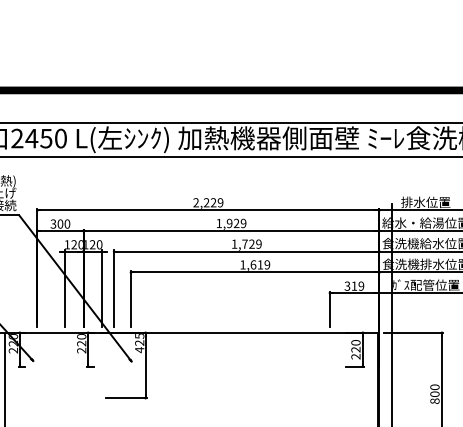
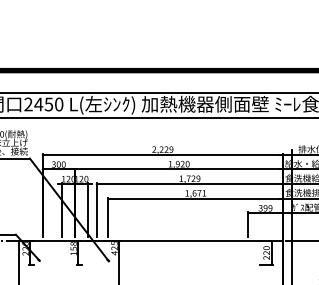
text: (243, 223) -> (187, 164), 1,929 -> 1,920
text: (263, 264) -> (201, 193), 1,619 -> 1,671
text: (354, 285) -> (265, 207), 319 -> 399
text: (81, 343) -> (73, 248), 220 -> 158

